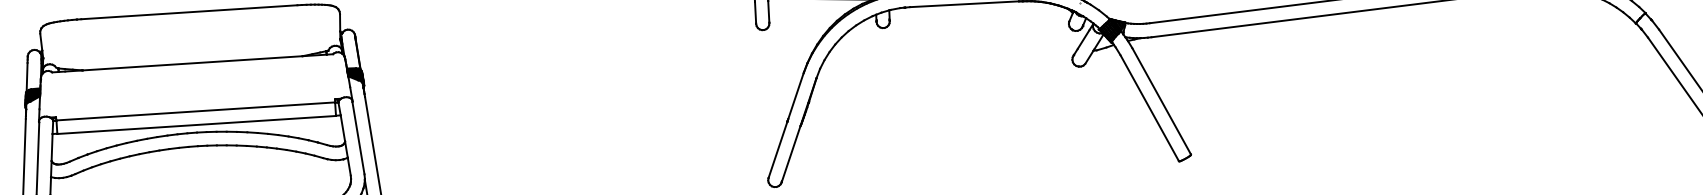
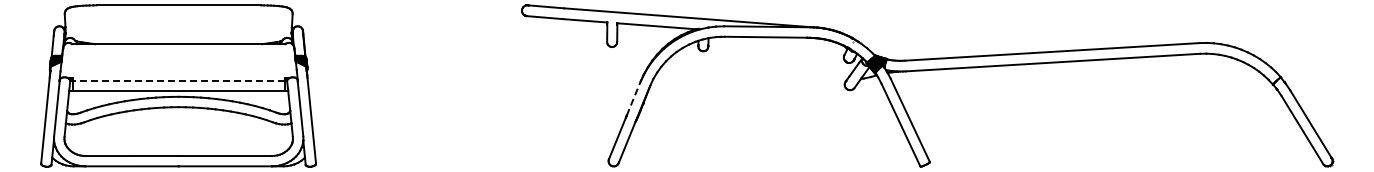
line: (795, 96) -> (633, 98), solid -> dashed
line: (195, 111) -> (178, 80), solid -> dashed

